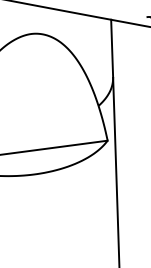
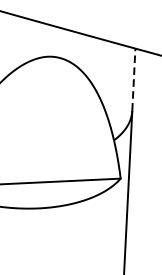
line: (112, 48) -> (134, 79), solid -> dashed

